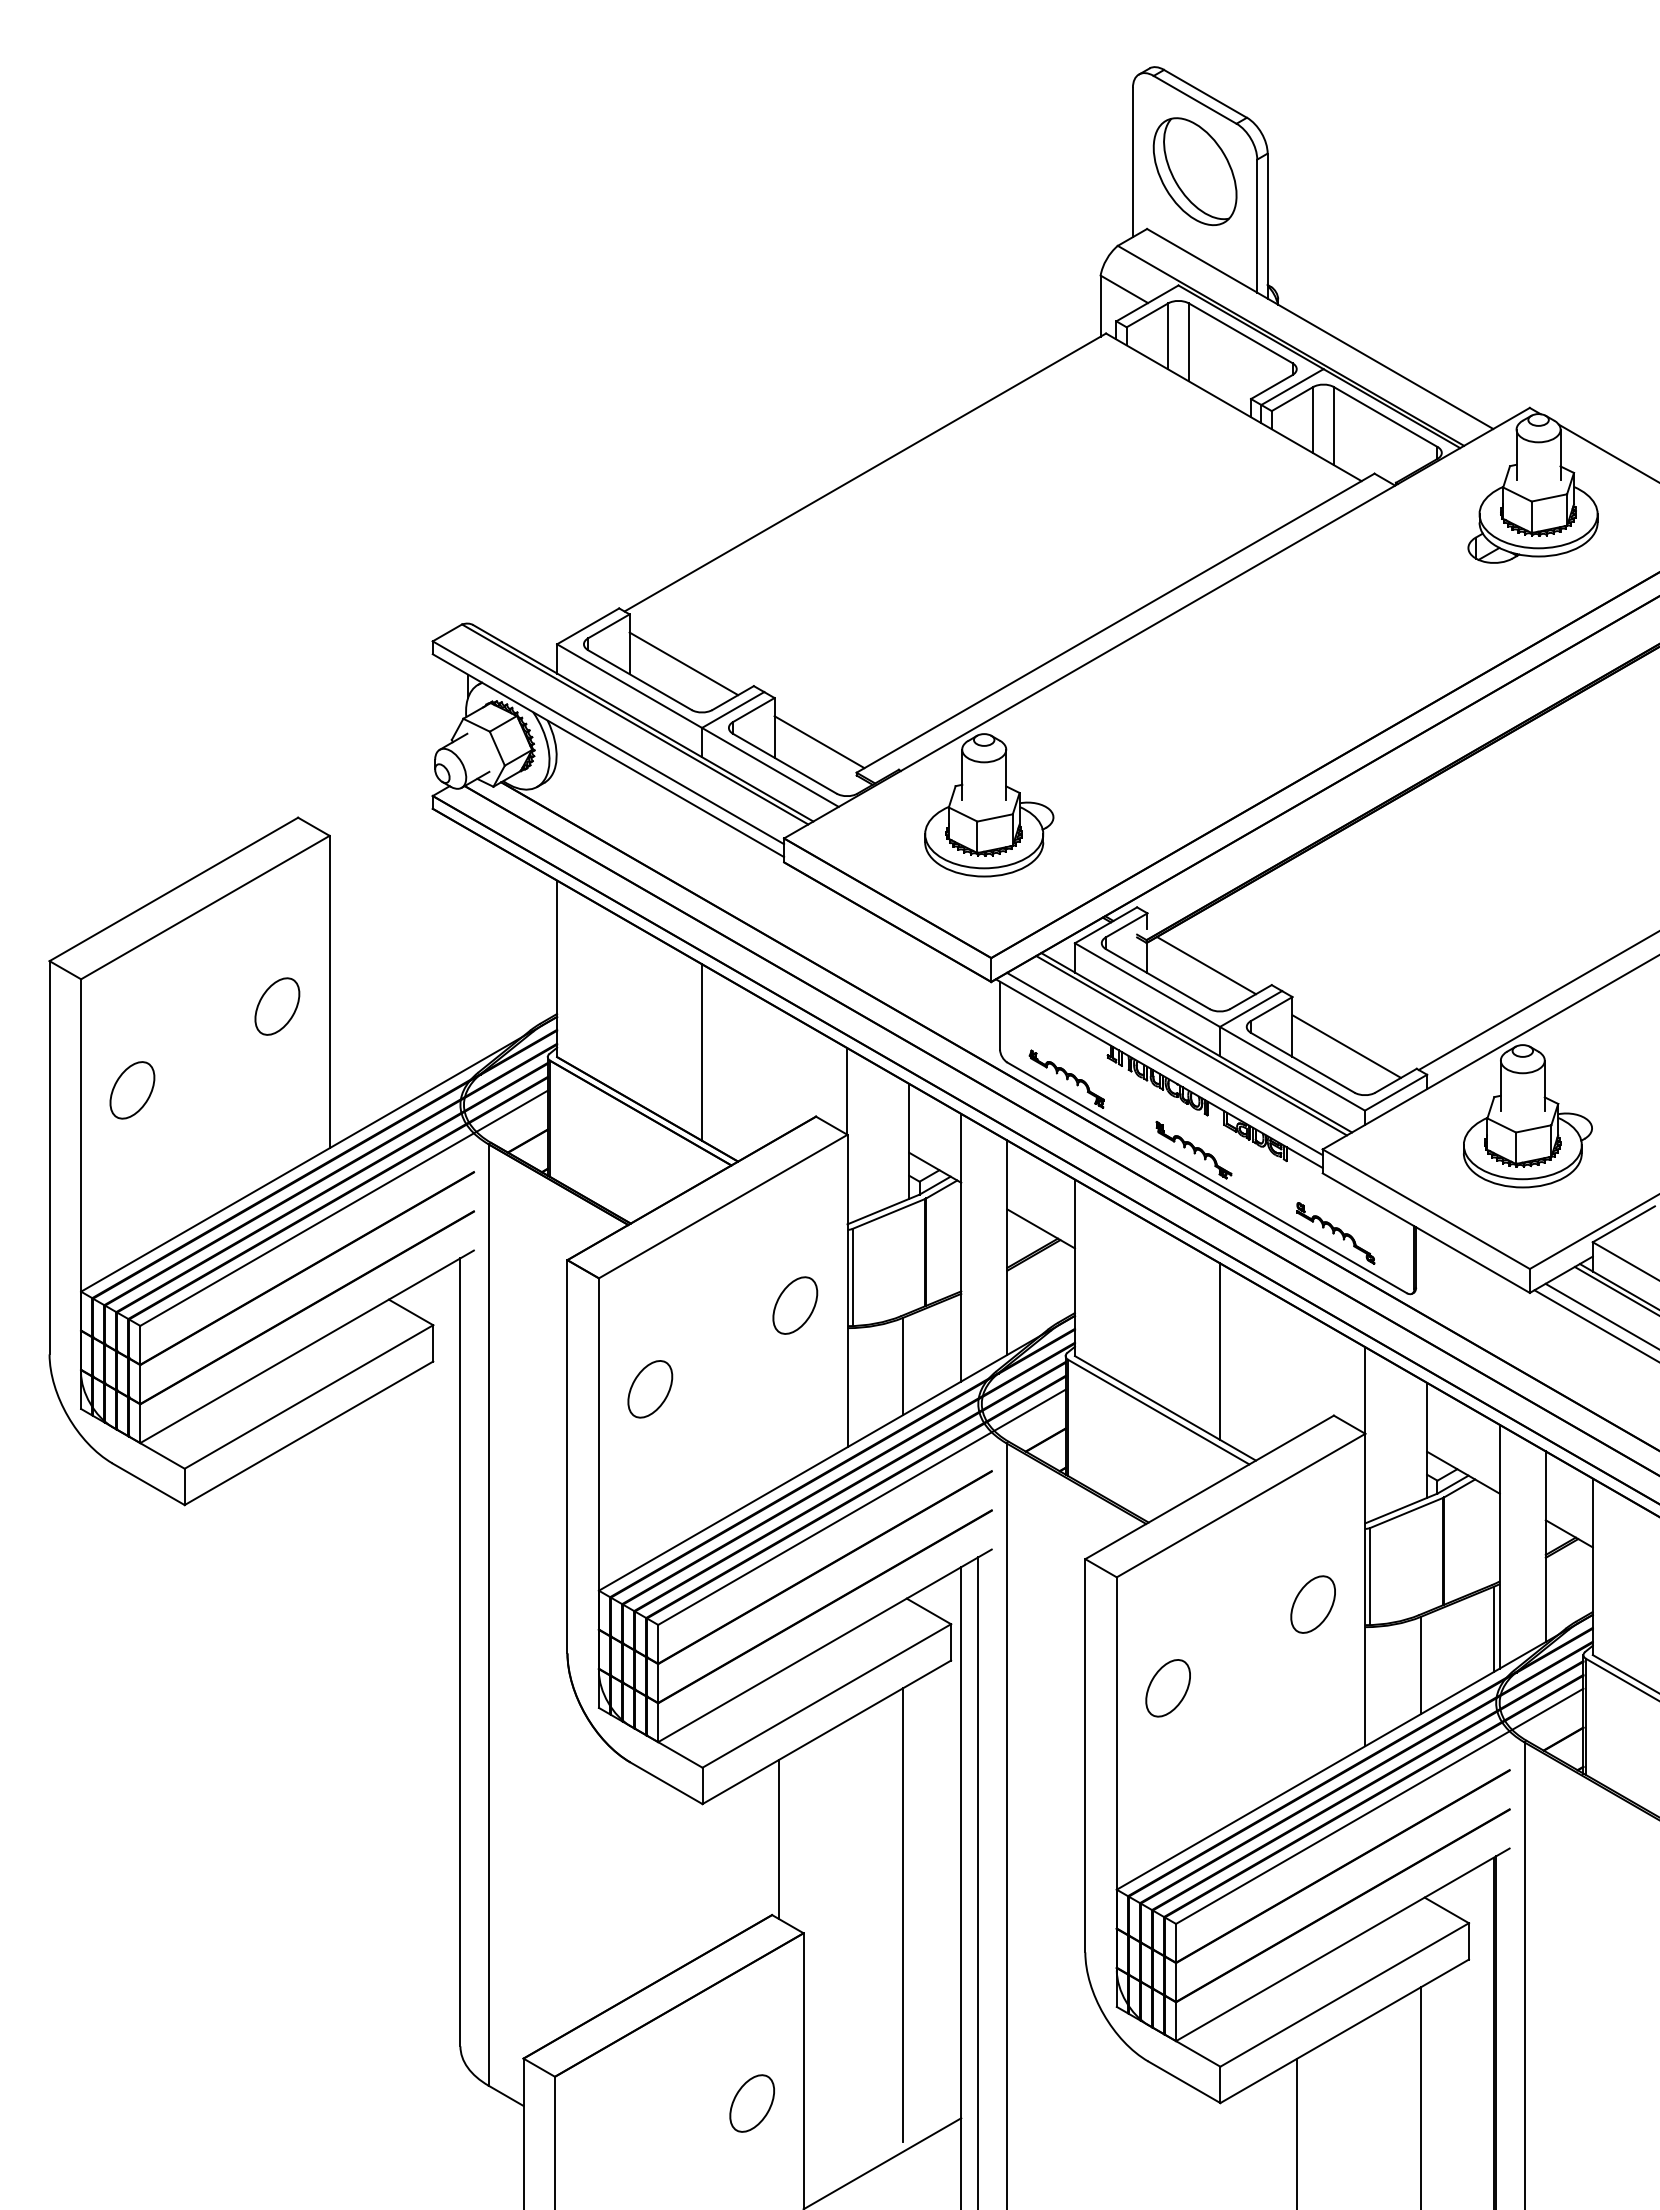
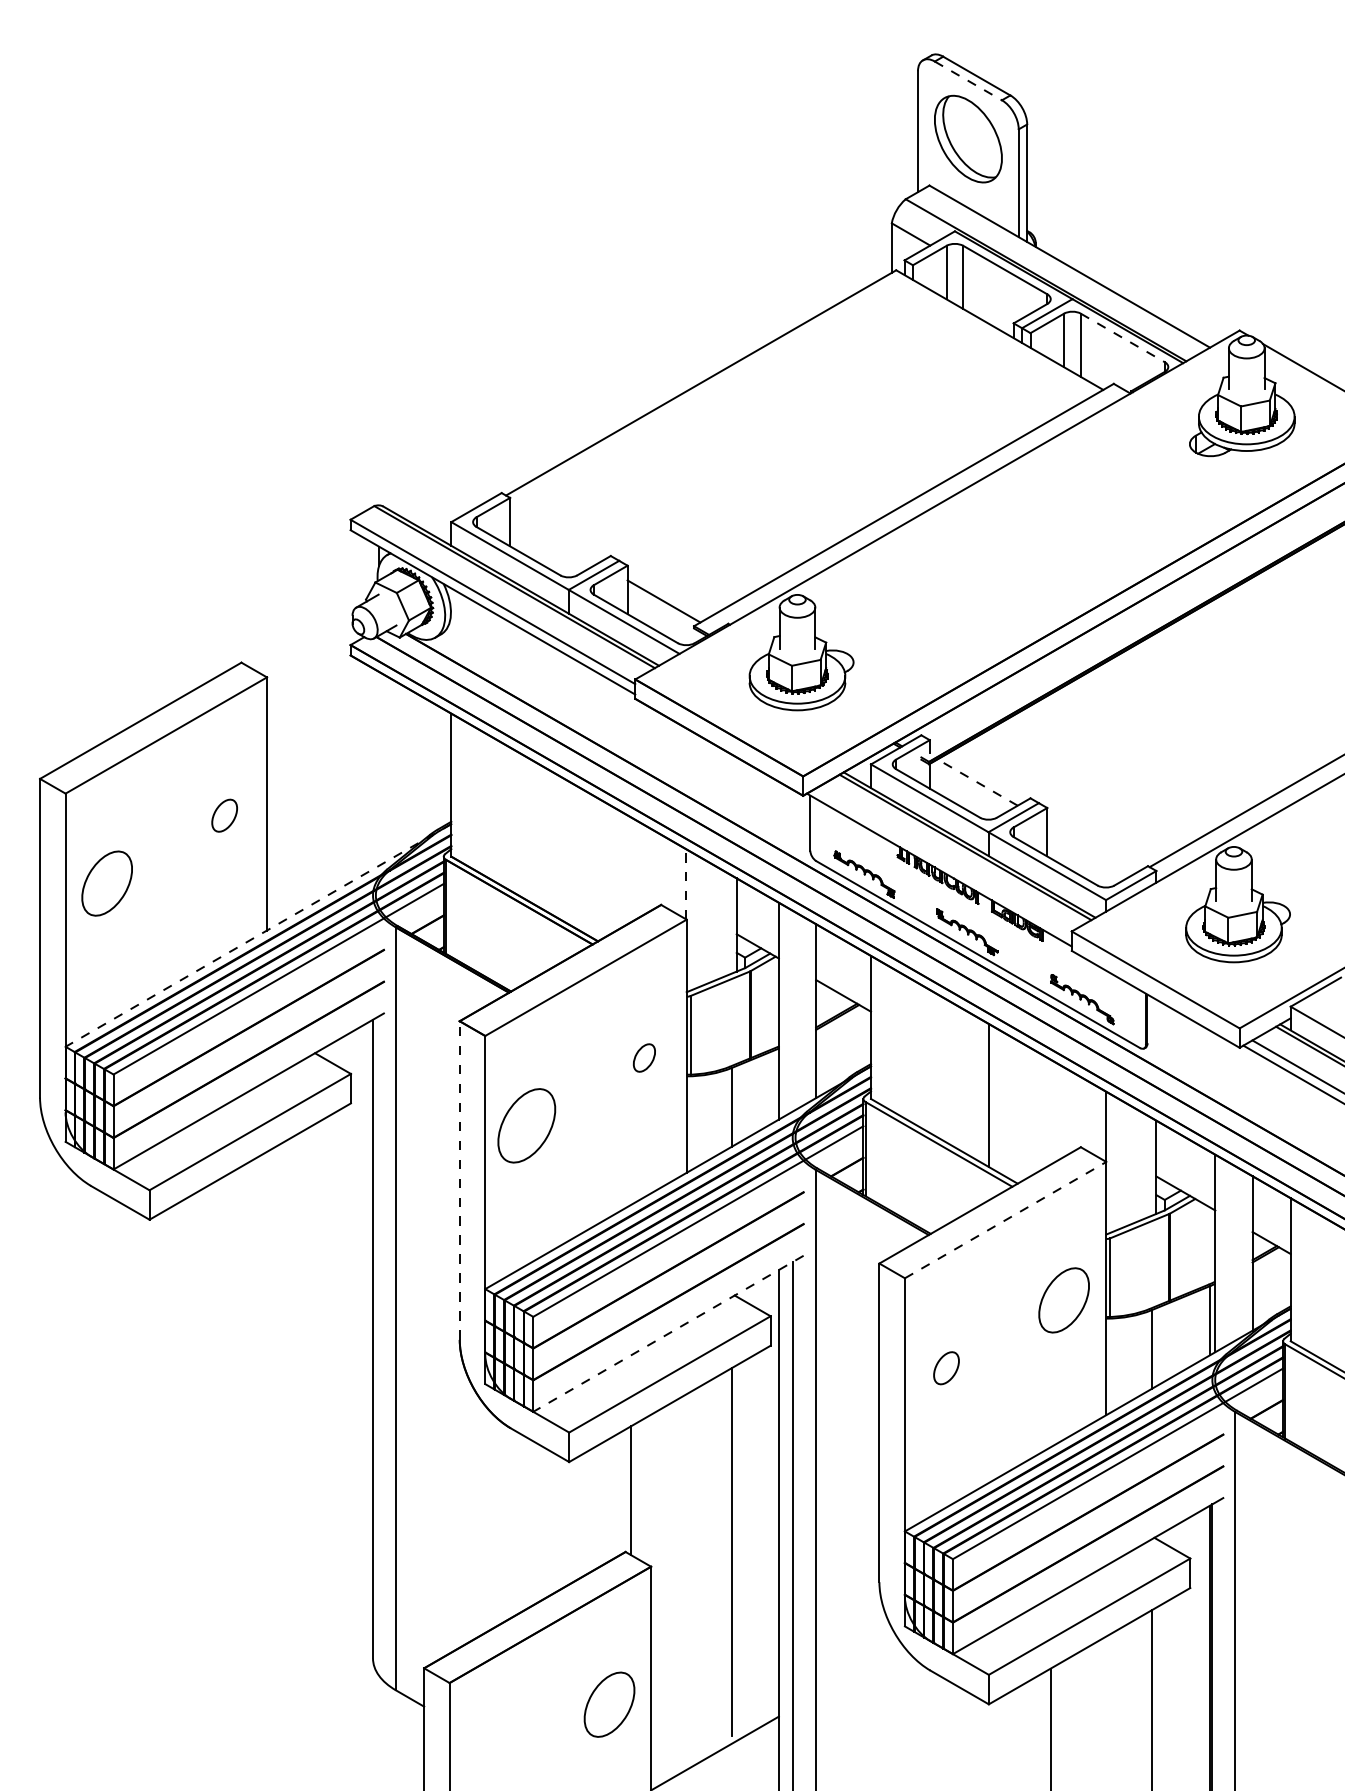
line: (1195, 99) -> (968, 80), solid -> dashed
line: (1385, 417) -> (1122, 338), solid -> dashed
line: (683, 663) -> (553, 537), removed
line: (1206, 965) -> (977, 782), solid -> dashed
part: (277, 1006) -> (224, 815), size x0.7
line: (1346, 1046) -> (1091, 848), removed
line: (702, 1052) -> (569, 852), removed
line: (1164, 1063) -> (943, 861), removed
part: (132, 1090) -> (107, 883), size x1.4
line: (847, 1090) -> (686, 883), solid -> dashed
line: (319, 1154) -> (258, 935), solid -> dashed
part: (795, 1305) -> (644, 1057), size x0.6
part: (650, 1389) -> (527, 1126), size x1.6
line: (567, 1456) -> (459, 1180), solid -> dashed
line: (1241, 1505) -> (1005, 1220), solid -> dashed
part: (1312, 1604) -> (1063, 1300), size x1.4
line: (824, 1645) -> (668, 1333), solid -> dashed
part: (1167, 1688) -> (946, 1368), size x0.7
part: (751, 2103) -> (608, 1704), size x1.4

